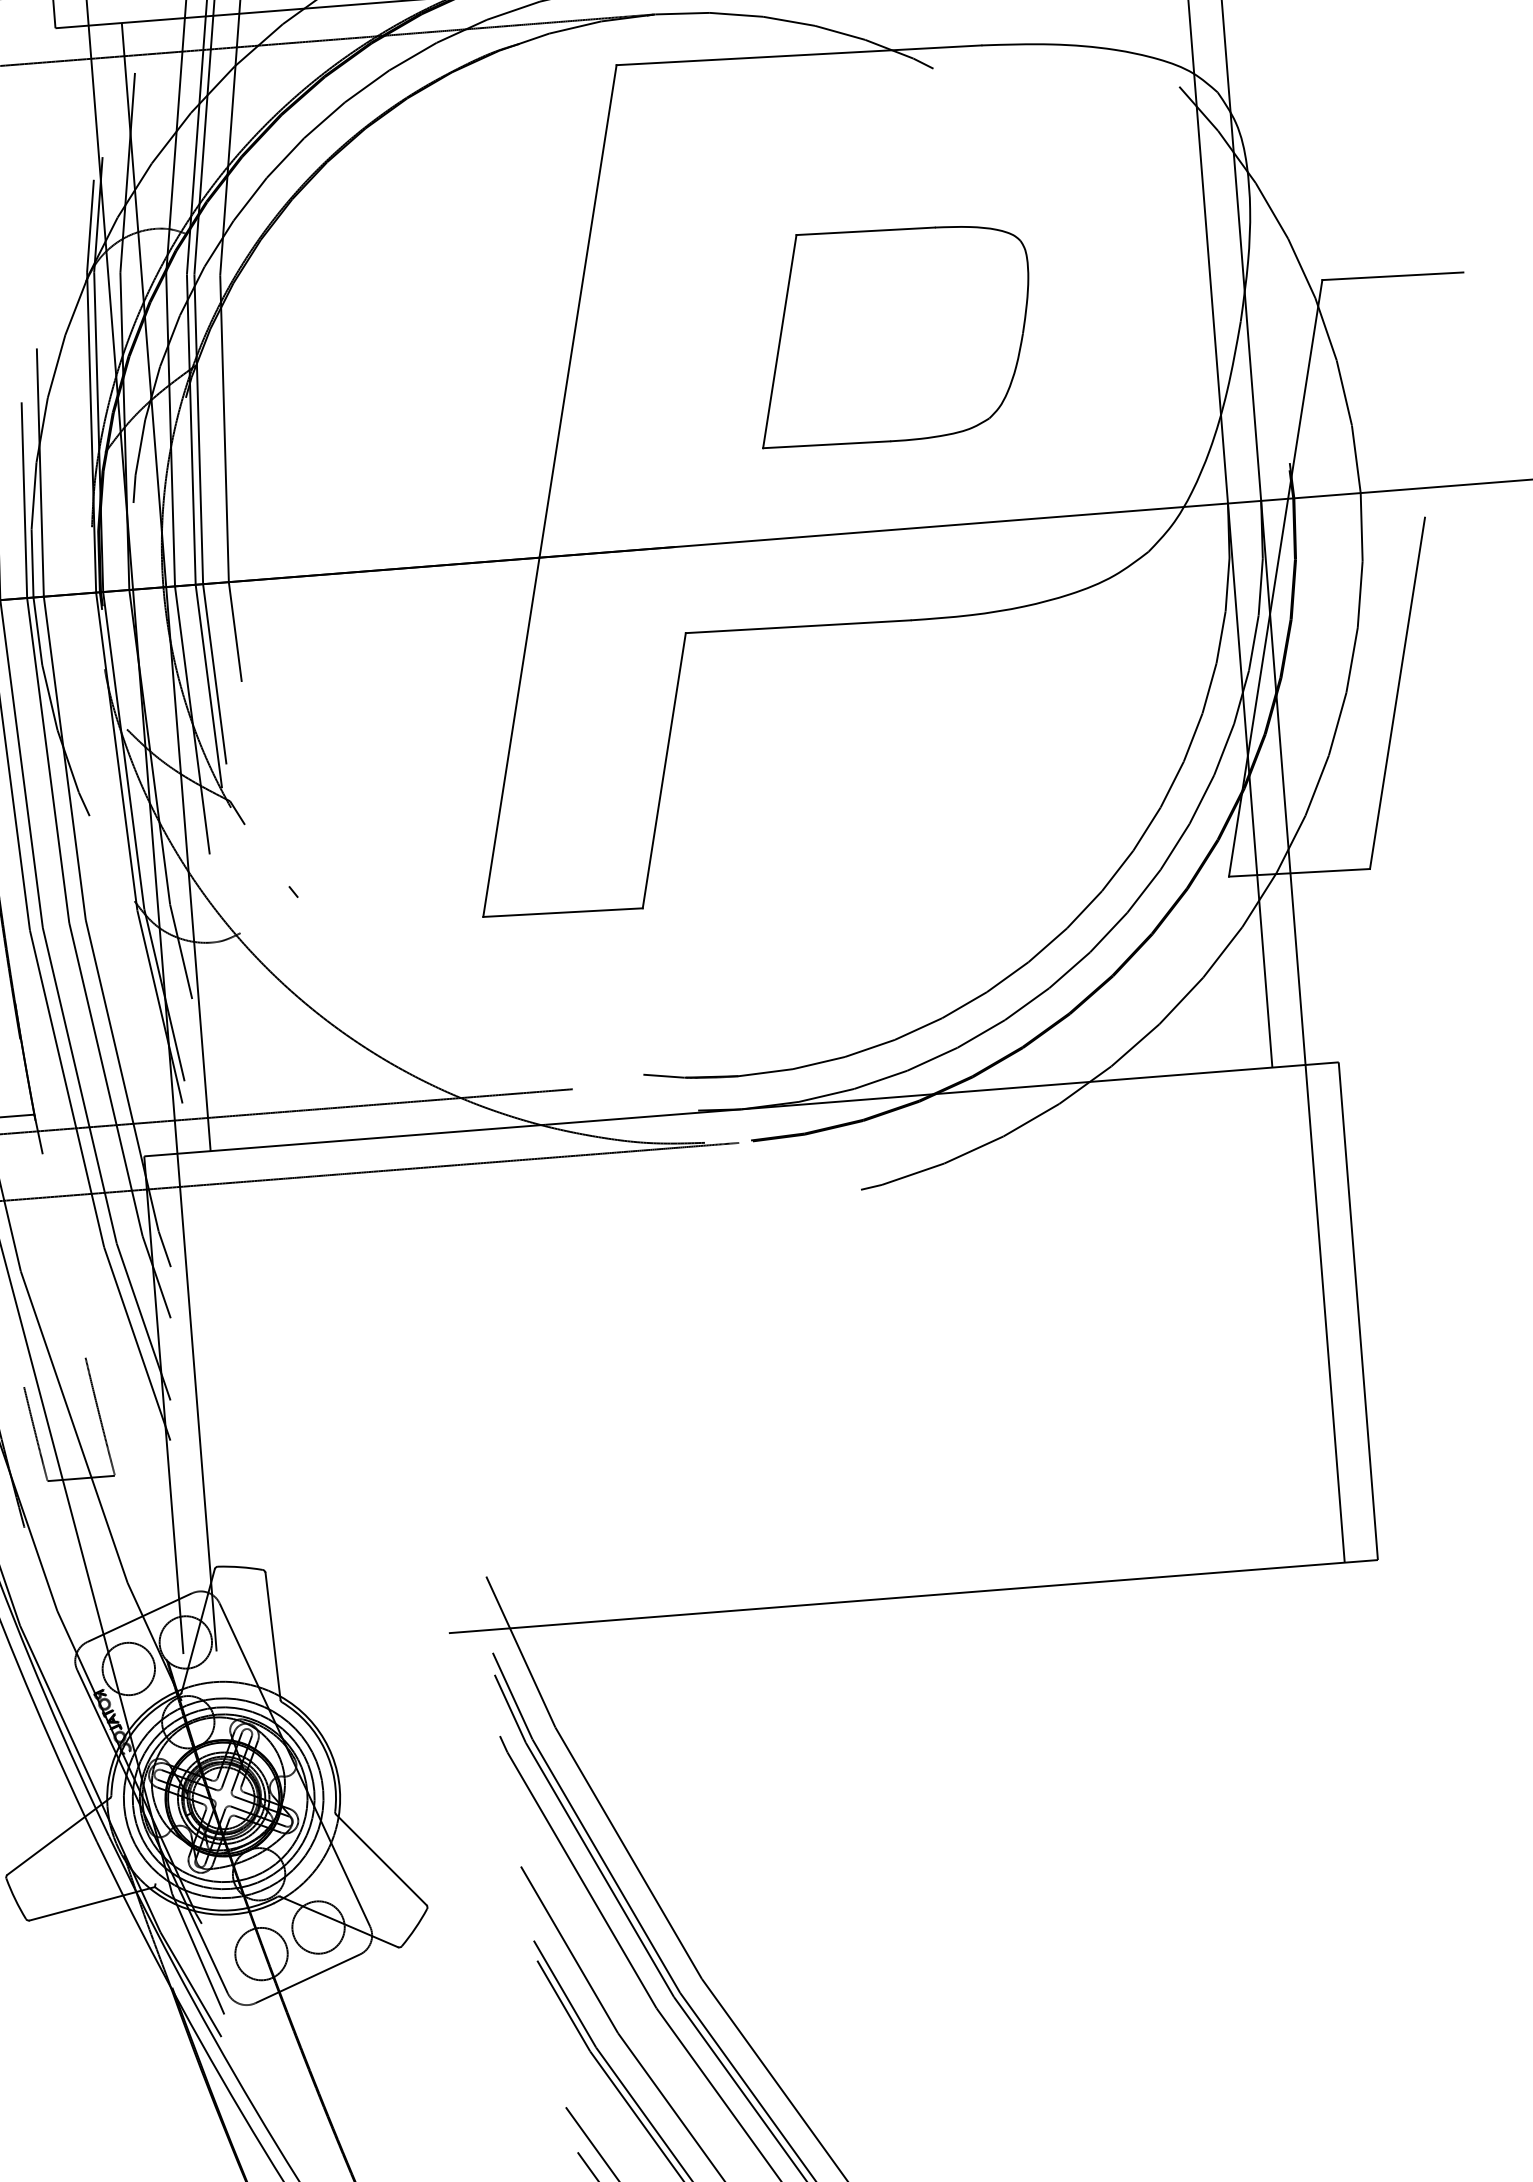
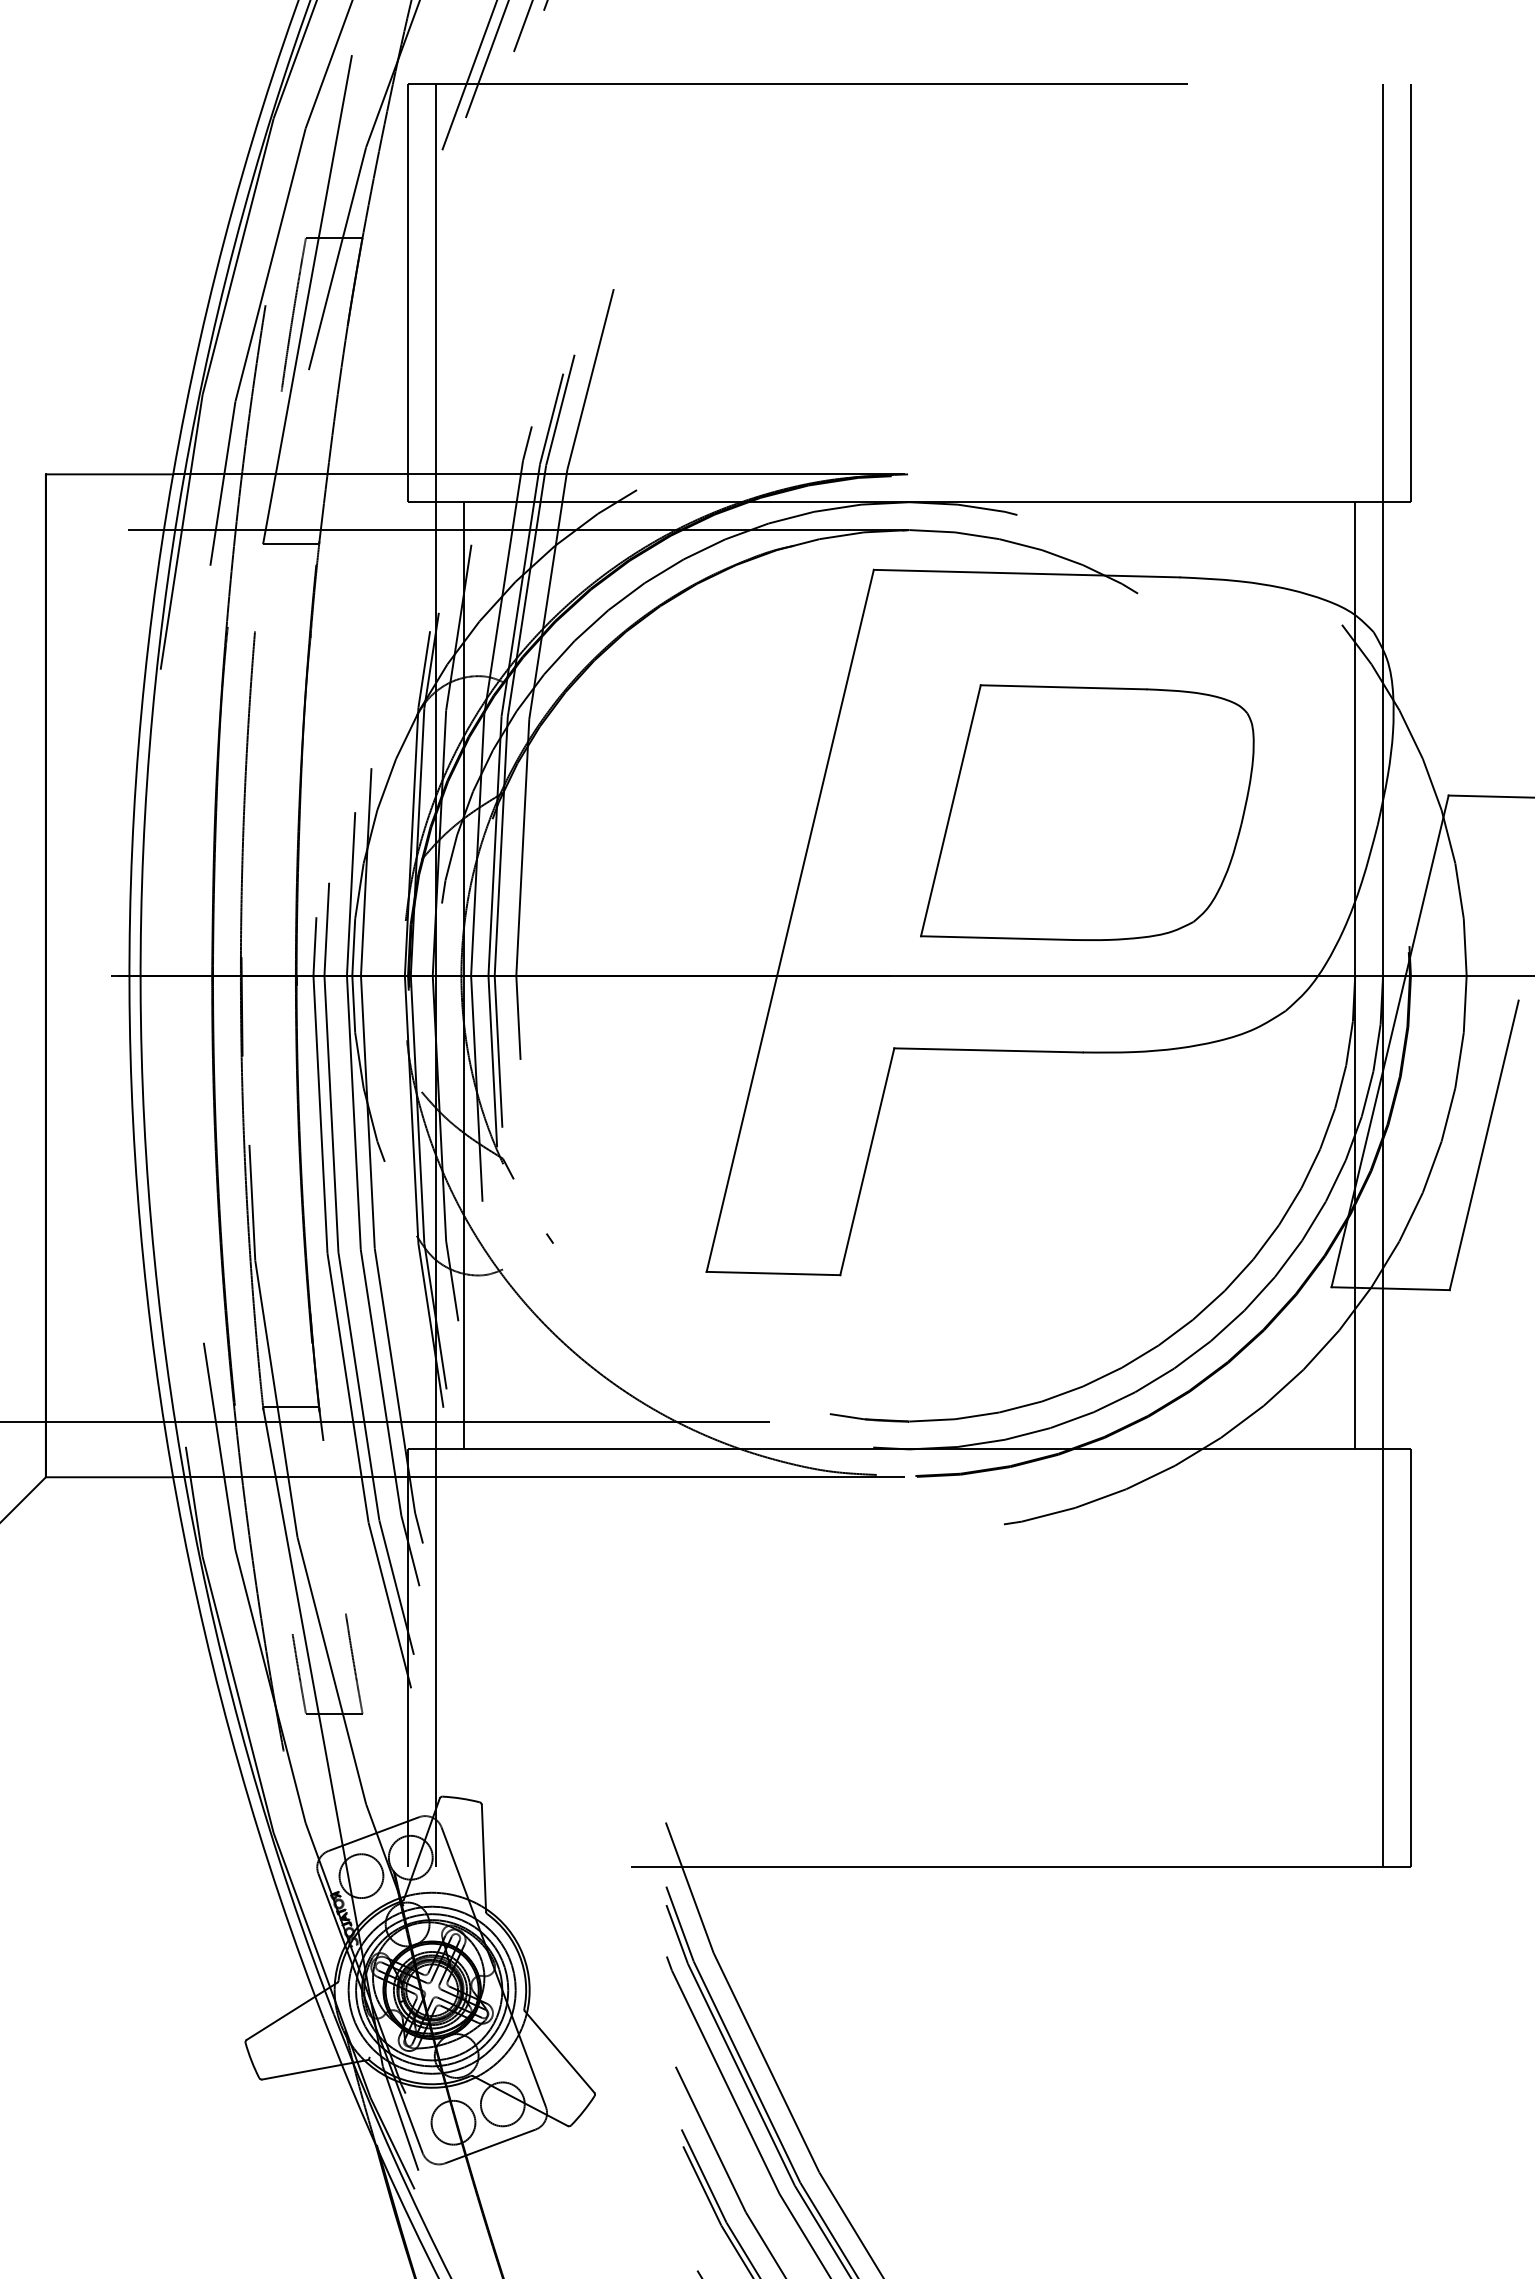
part: (893, 334) -> (1087, 812), size x1.43

